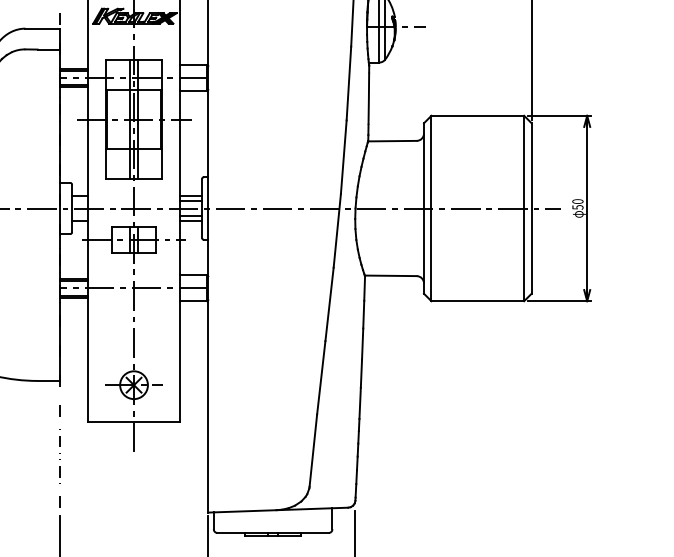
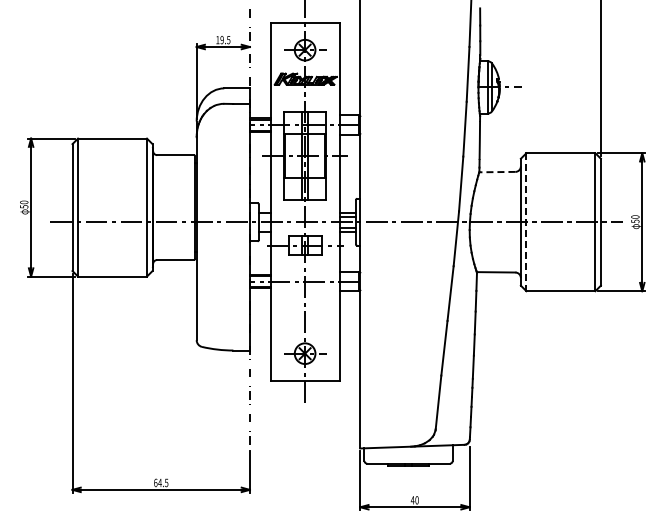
line: (391, 141) -> (496, 172), solid -> dashed
line: (431, 208) -> (526, 222), solid -> dashed

